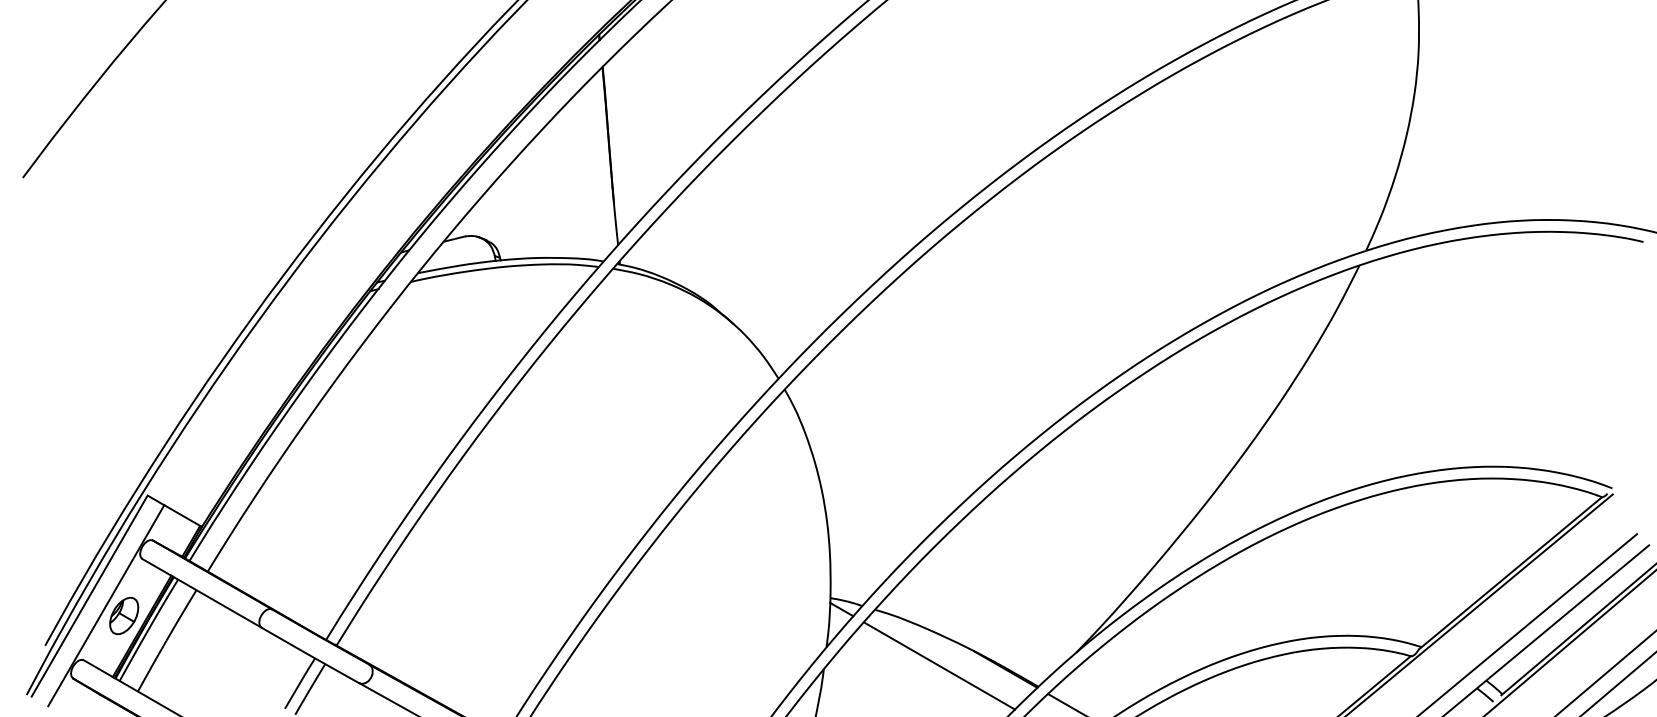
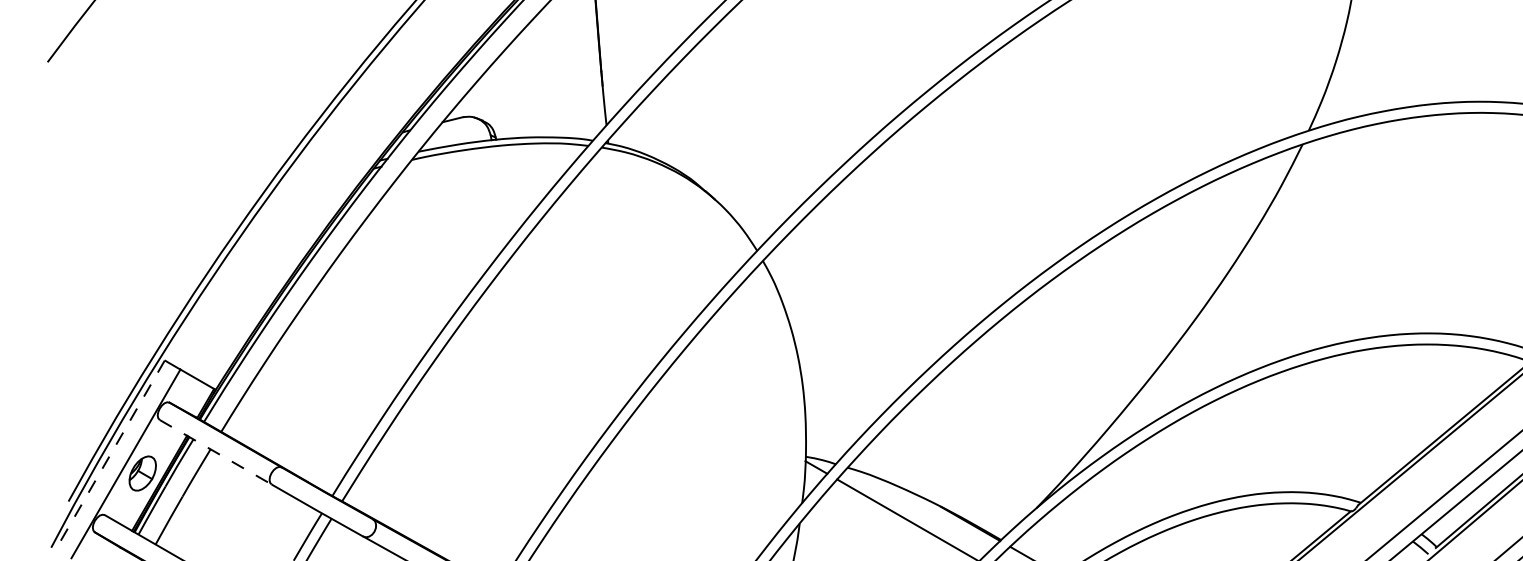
line: (201, 593) -> (215, 452), solid -> dashed
line: (89, 596) -> (110, 455), solid -> dashed

